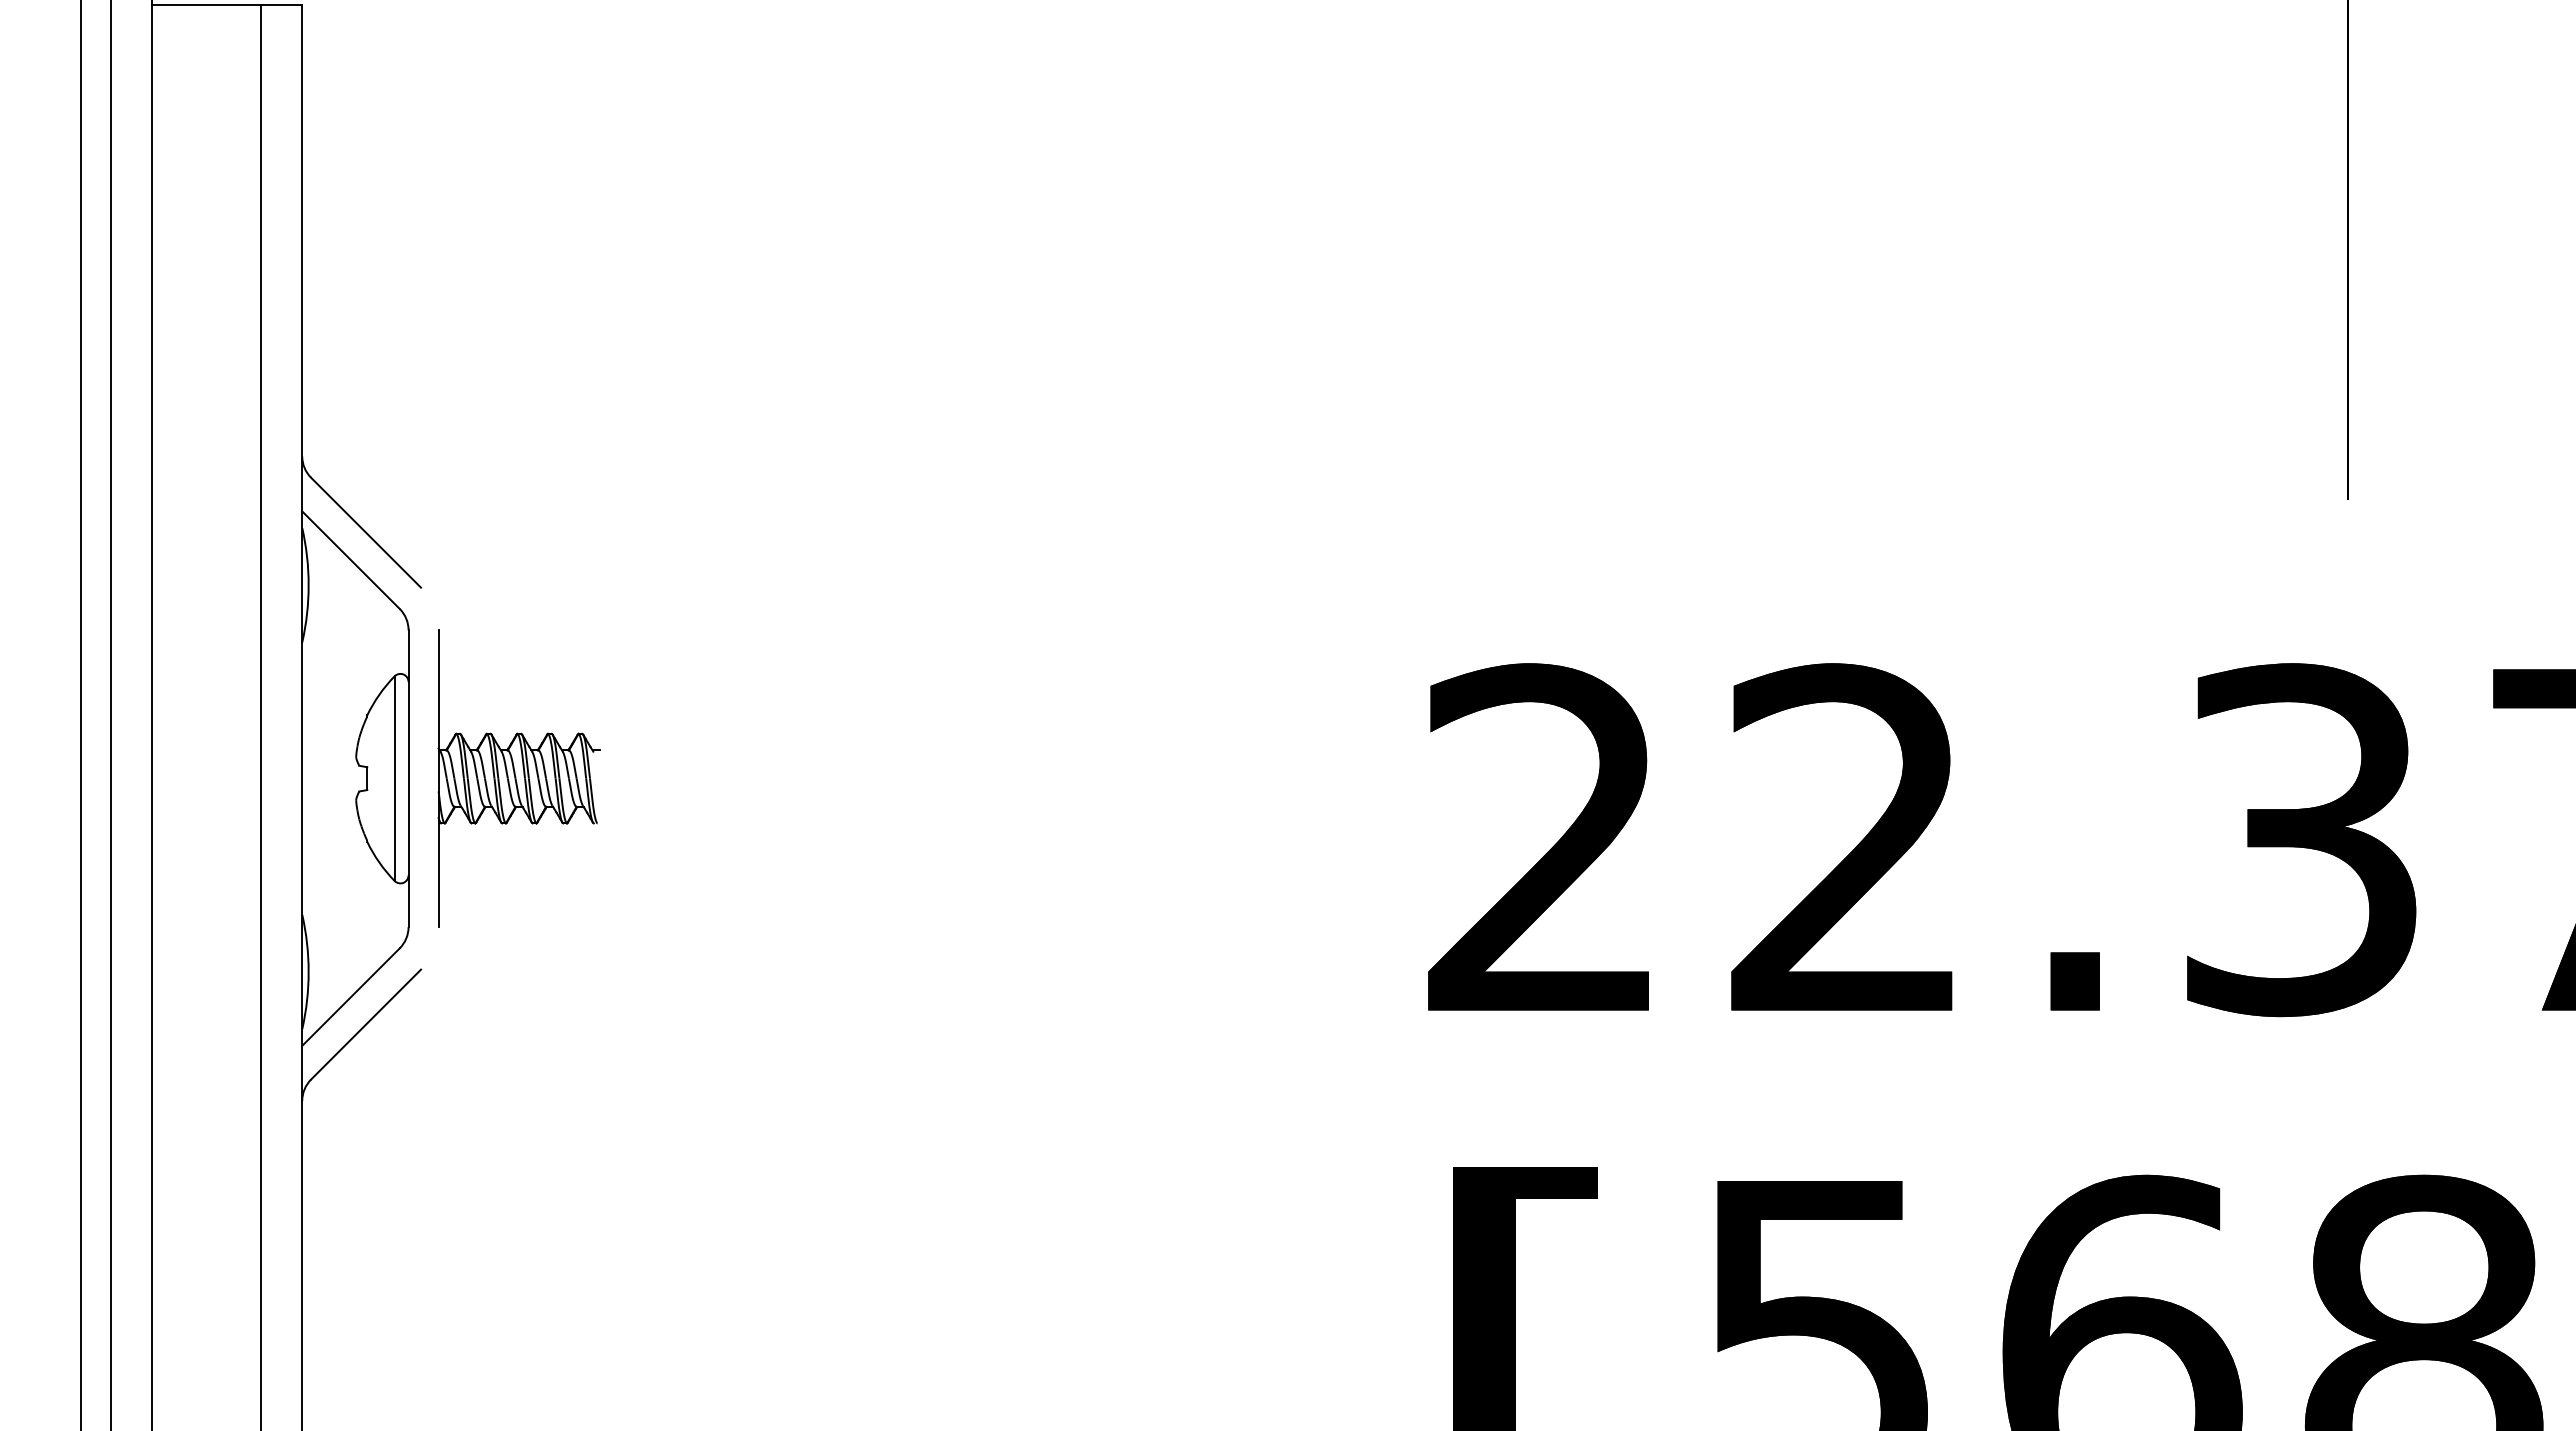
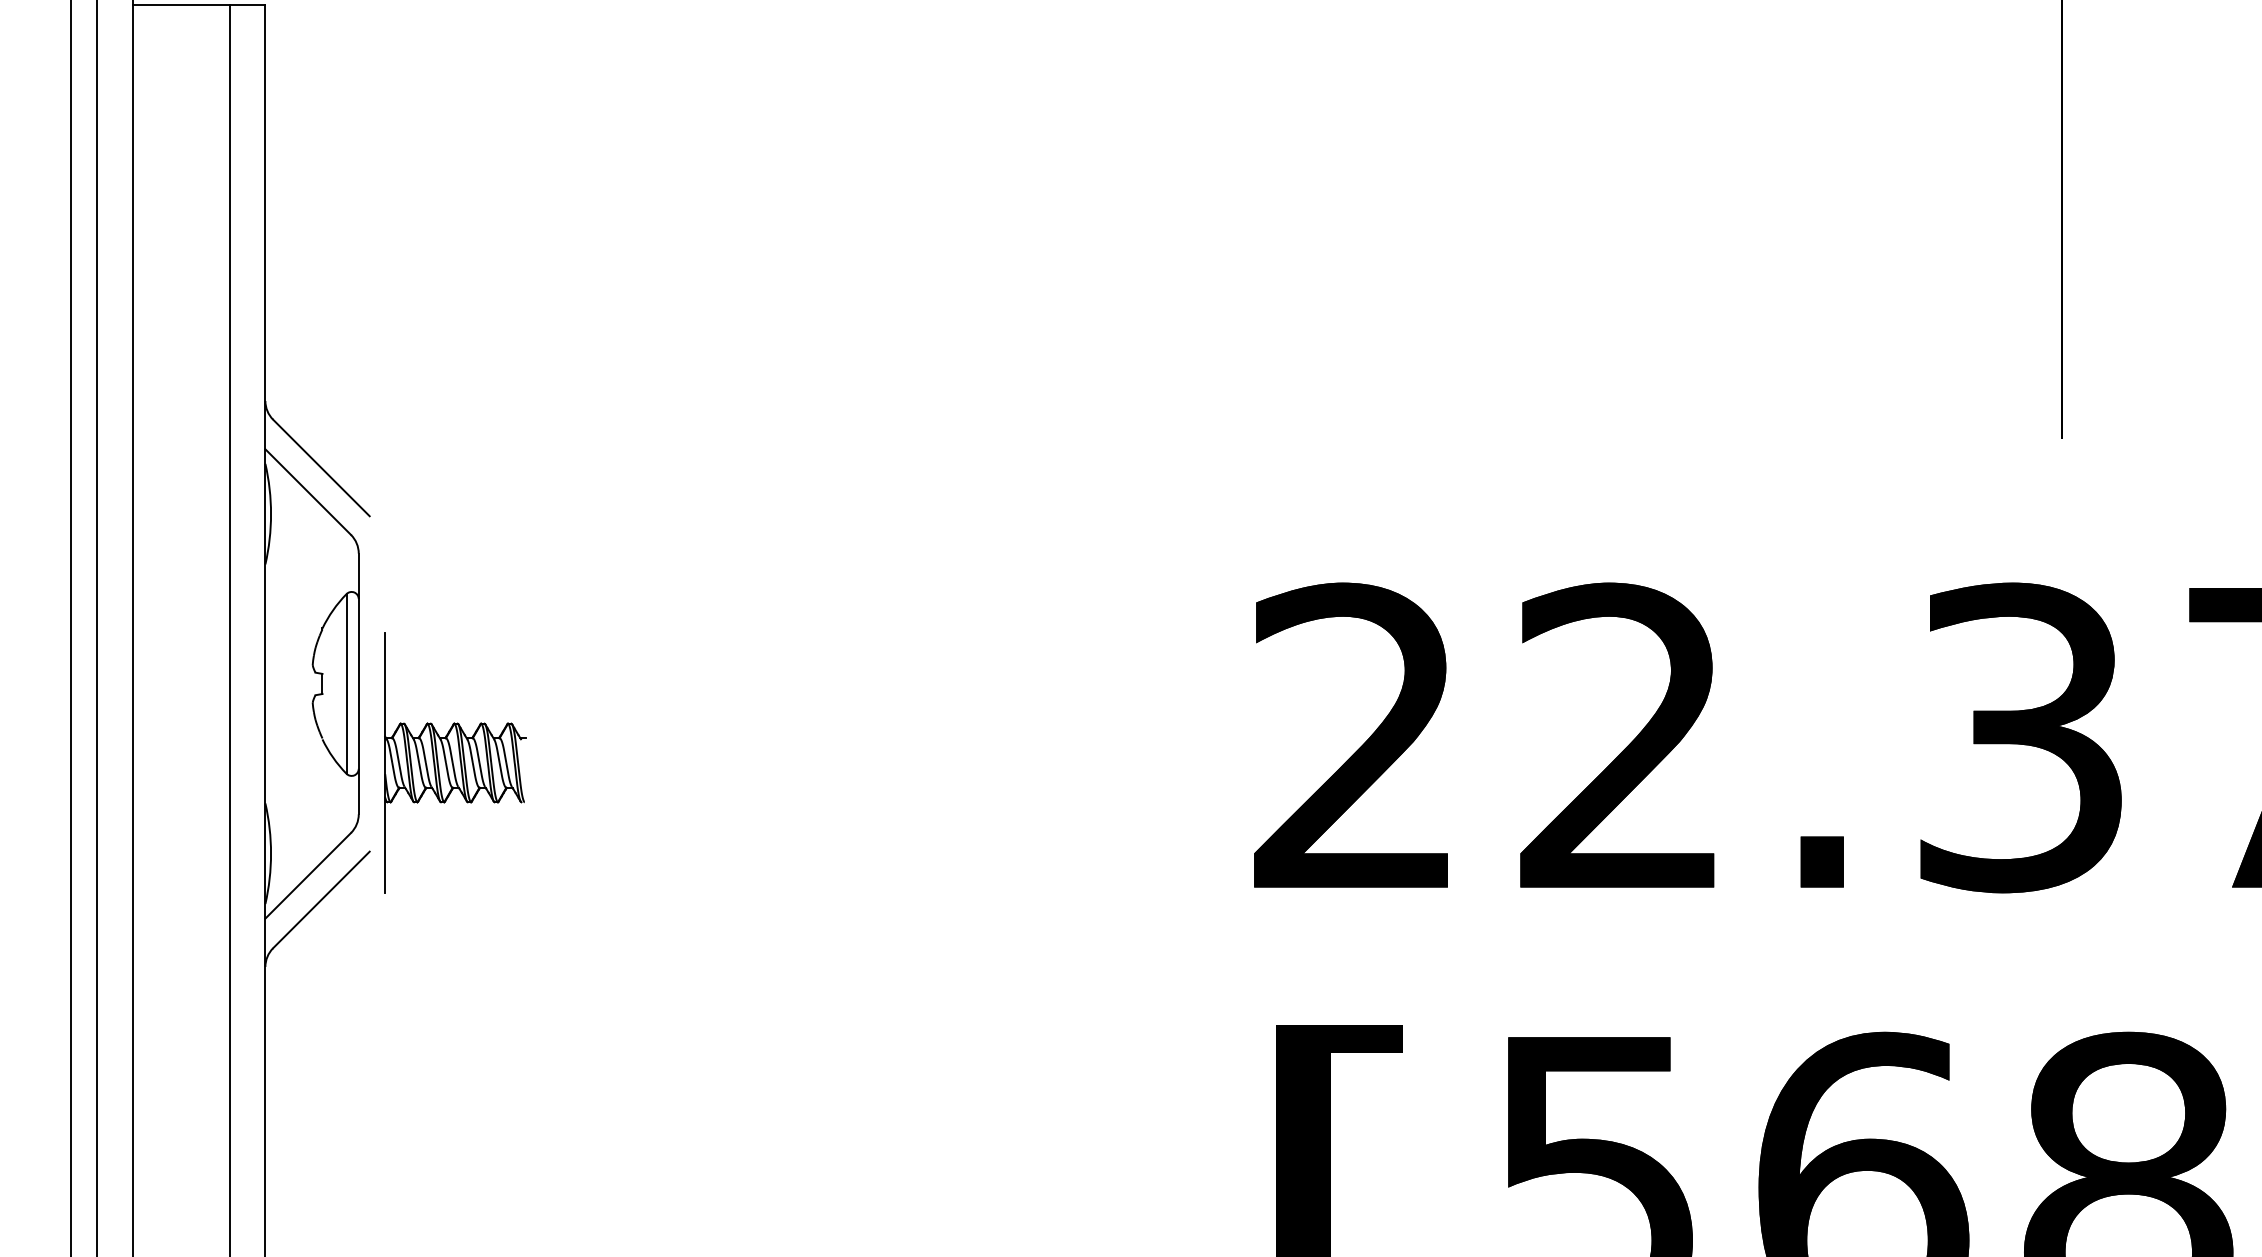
part: (518, 778) -> (455, 762), moved

